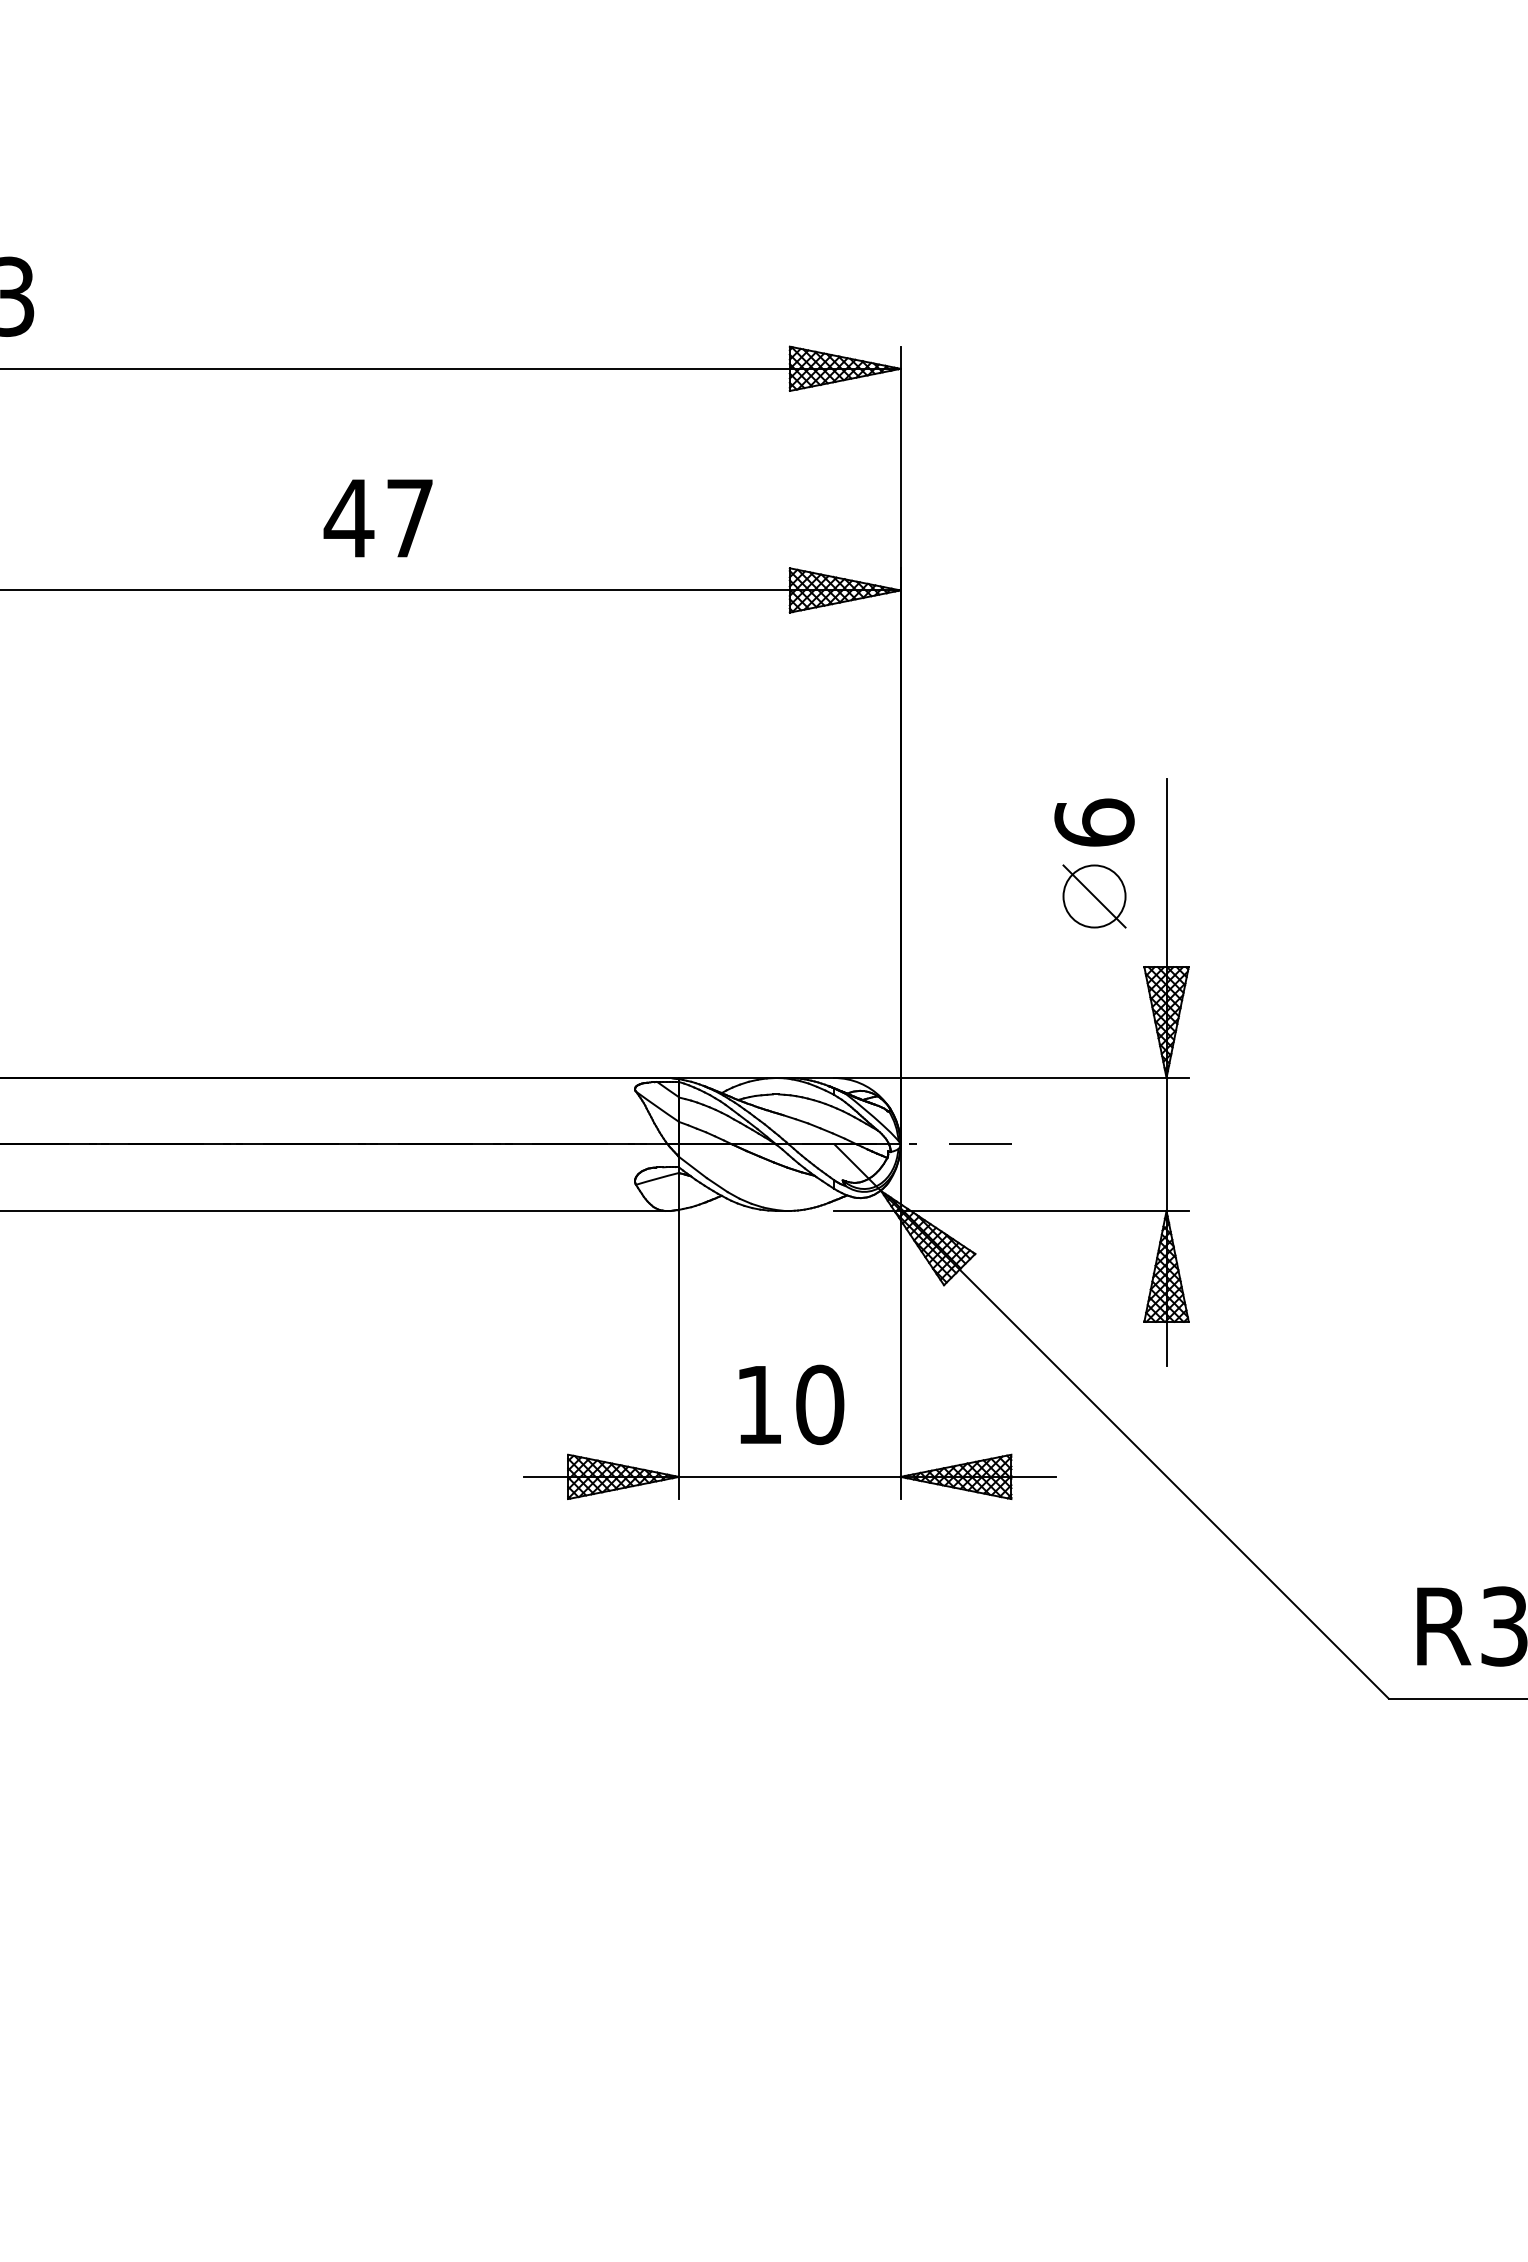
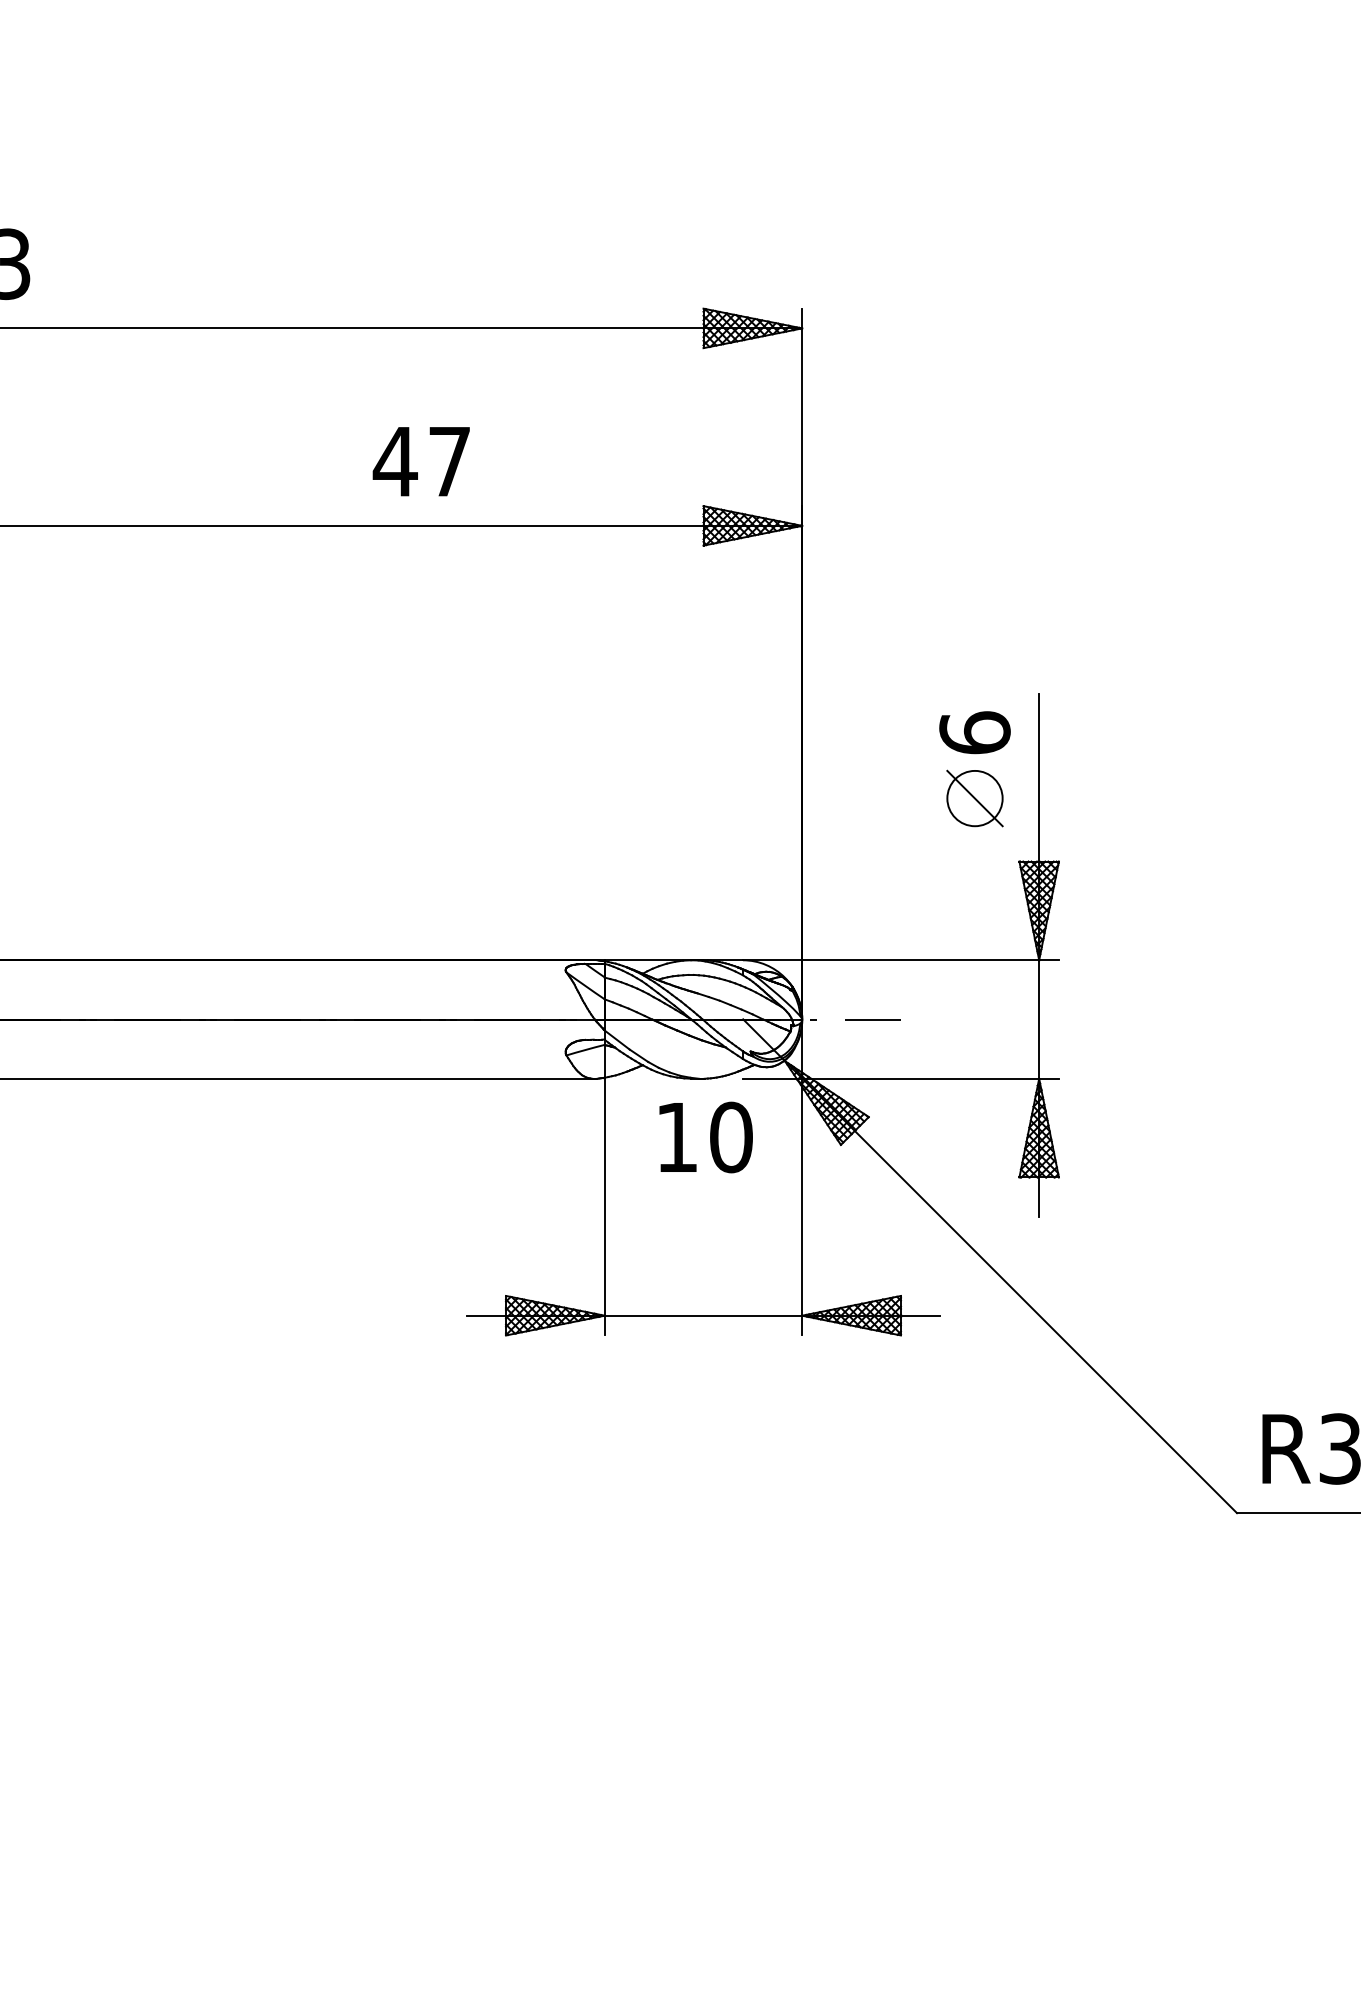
text: (377, 518) -> (420, 461), moved
text: (791, 1404) -> (705, 1137), moved

